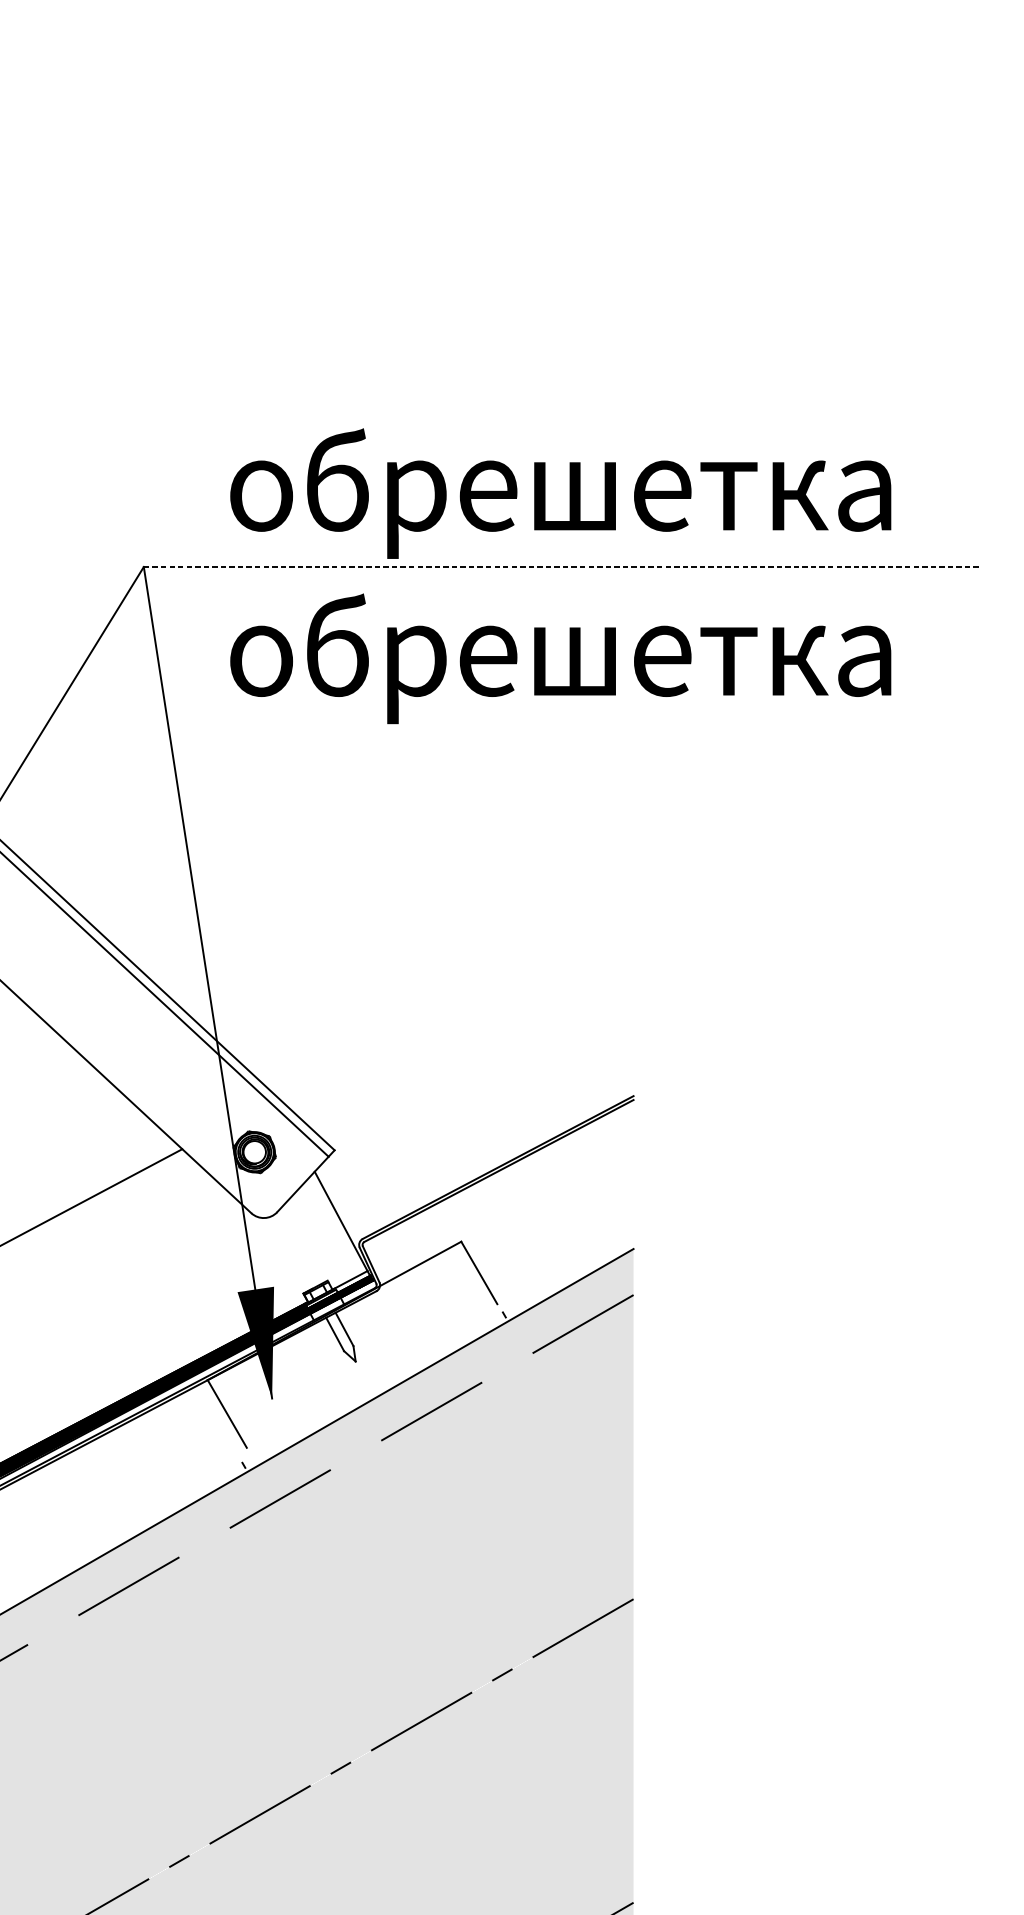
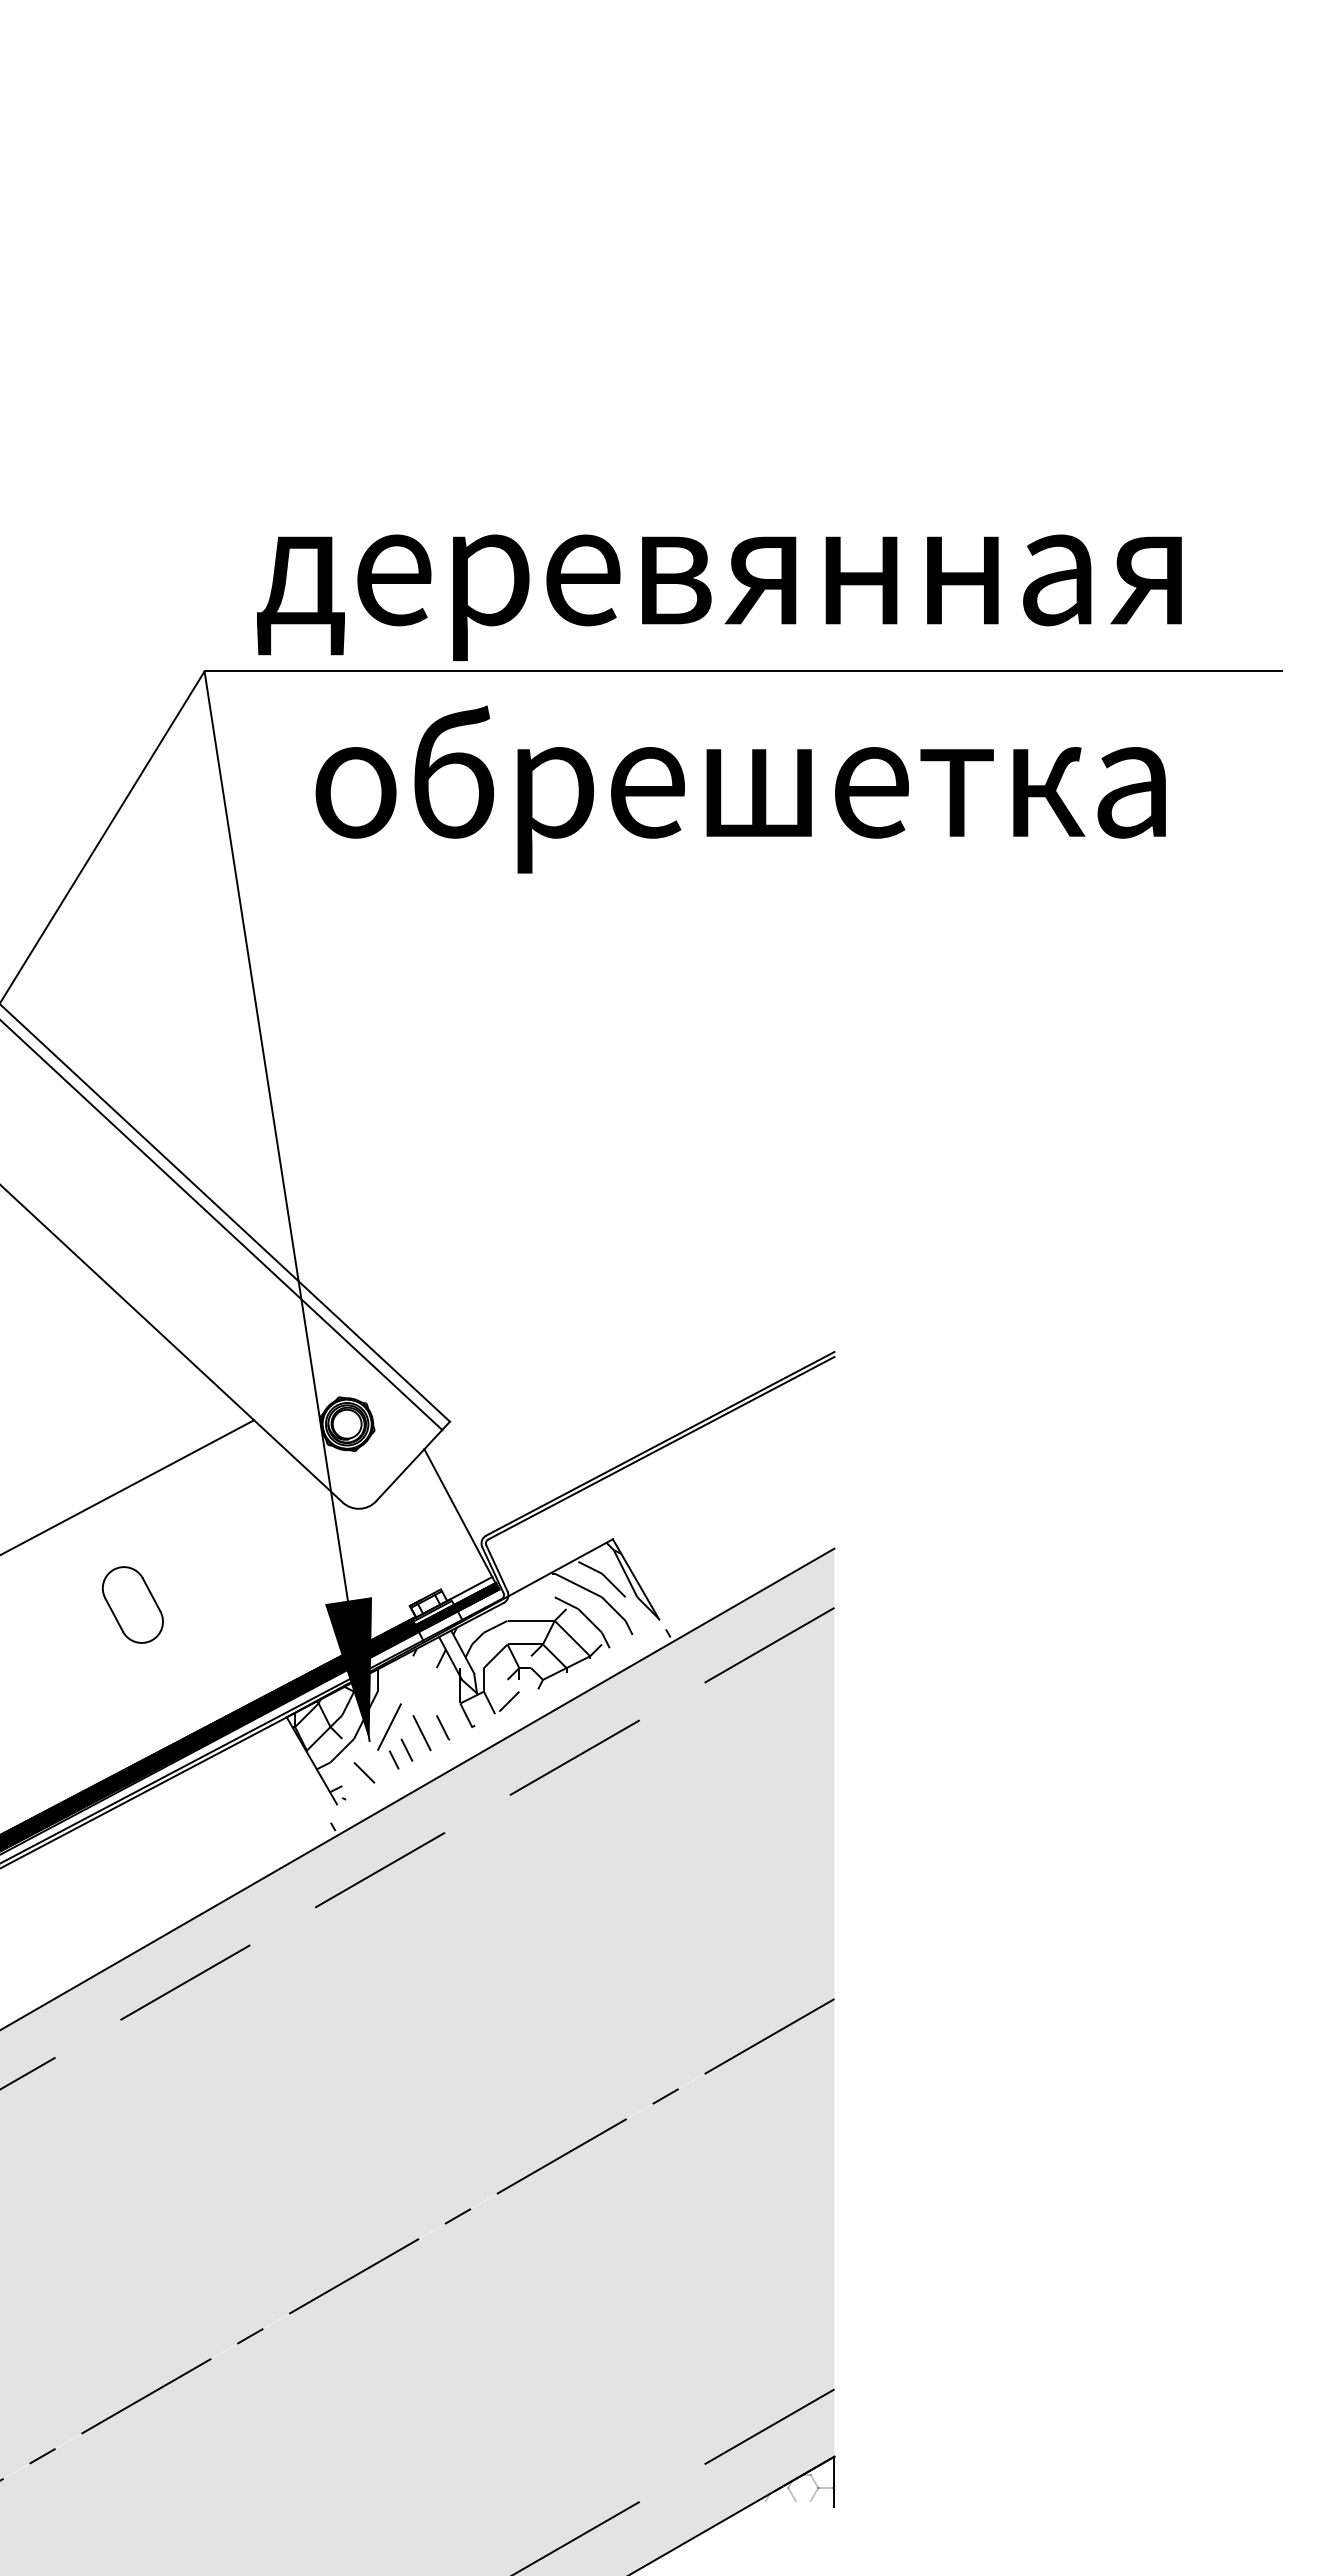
text: (544, 493) -> (719, 577), обрешетка -> деревянная
line: (562, 567) -> (743, 671), dashed -> solid
part: (87, 1292) -> (132, 1604), added
hatch: (354, 1343) -> (475, 1670), added

